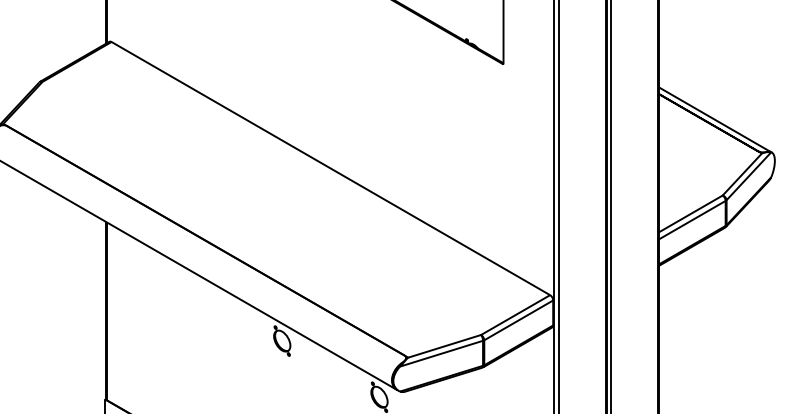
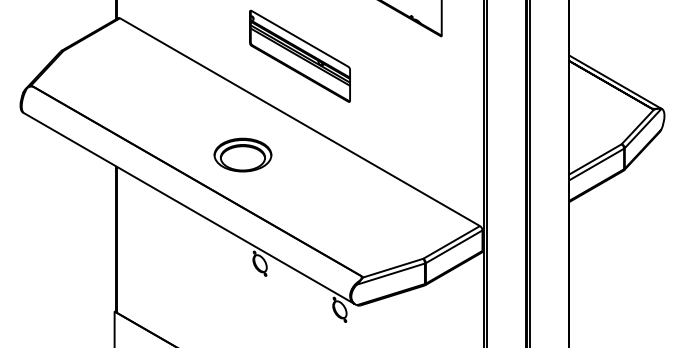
part: (330, 87) -> (299, 55), added
part: (260, 207) -> (242, 154), added

